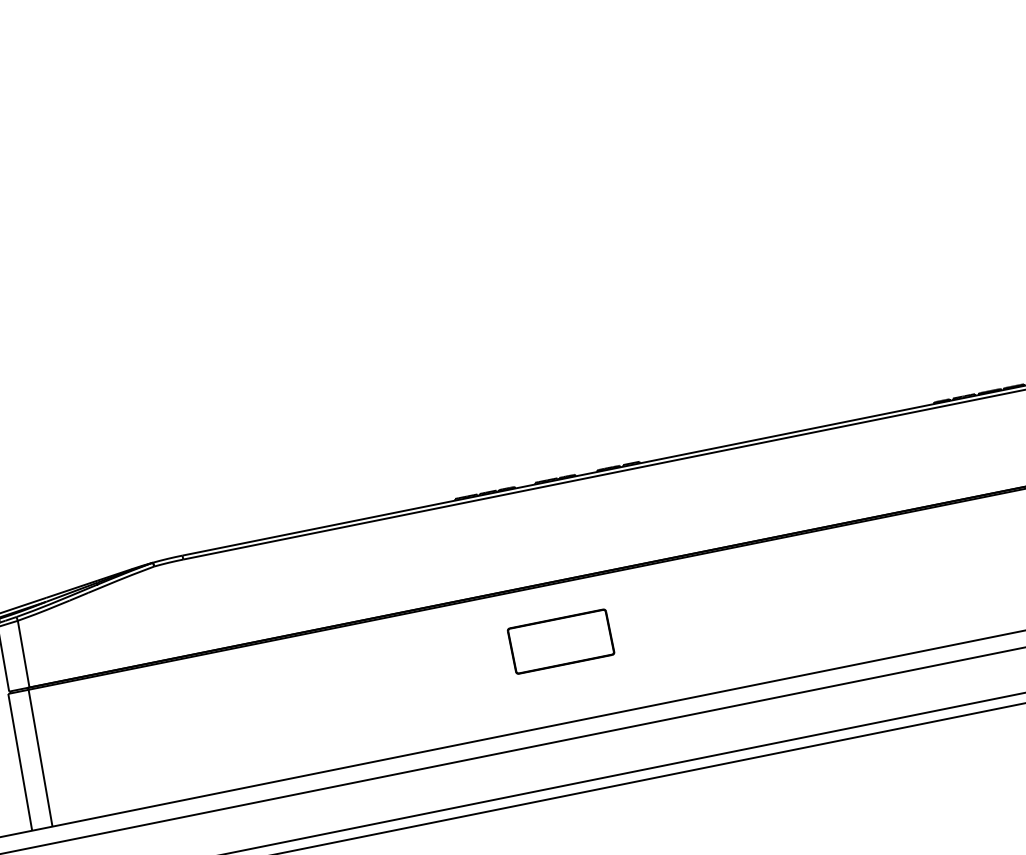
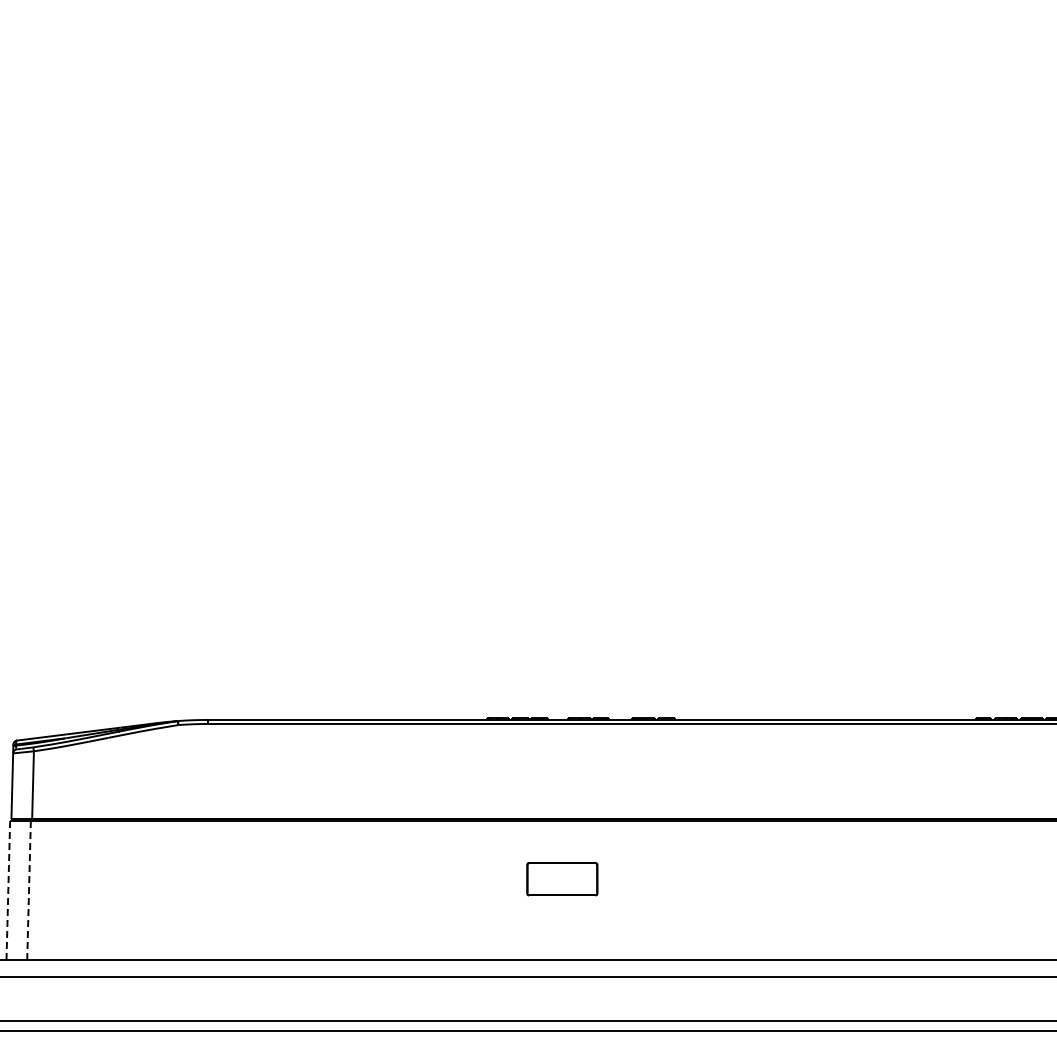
part: (561, 641) -> (562, 879), size x0.7
line: (41, 759) -> (29, 891), solid -> dashed
line: (20, 762) -> (8, 890), solid -> dashed

